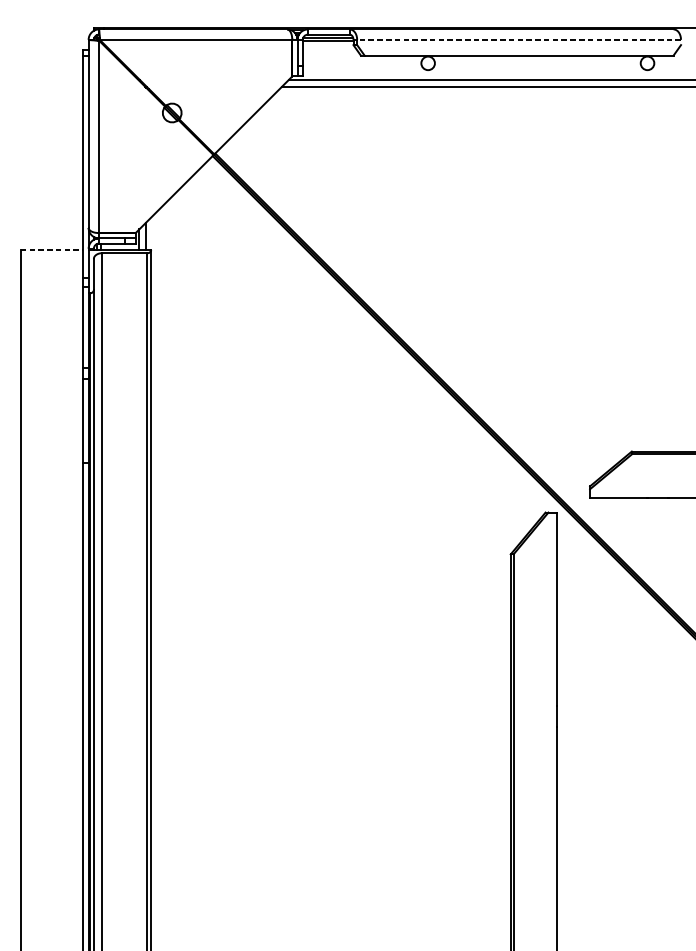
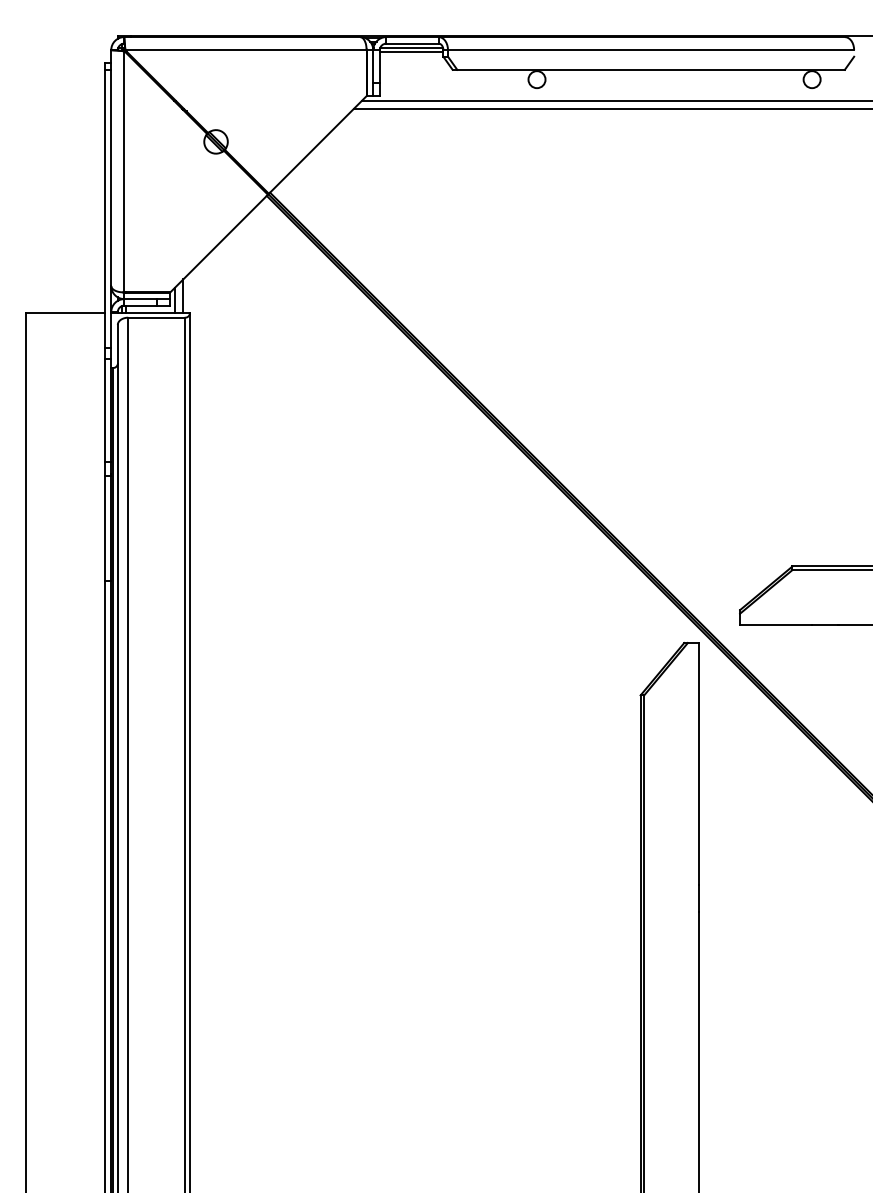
line: (518, 40) -> (650, 50), dashed -> solid
line: (52, 249) -> (65, 313), dashed -> solid

